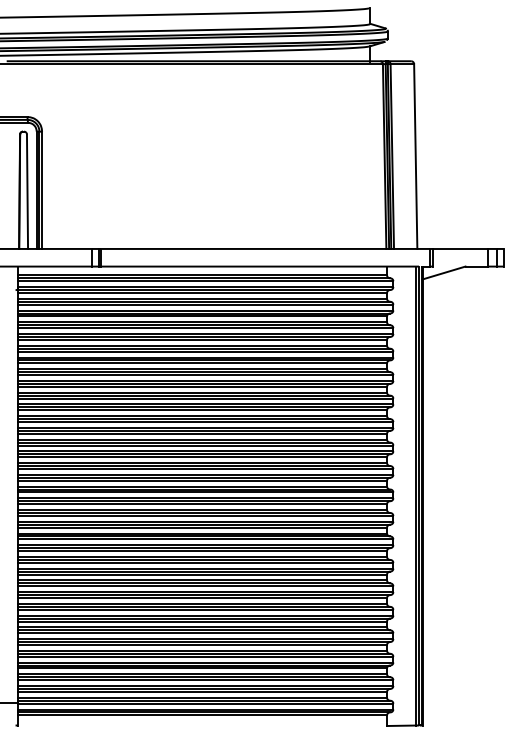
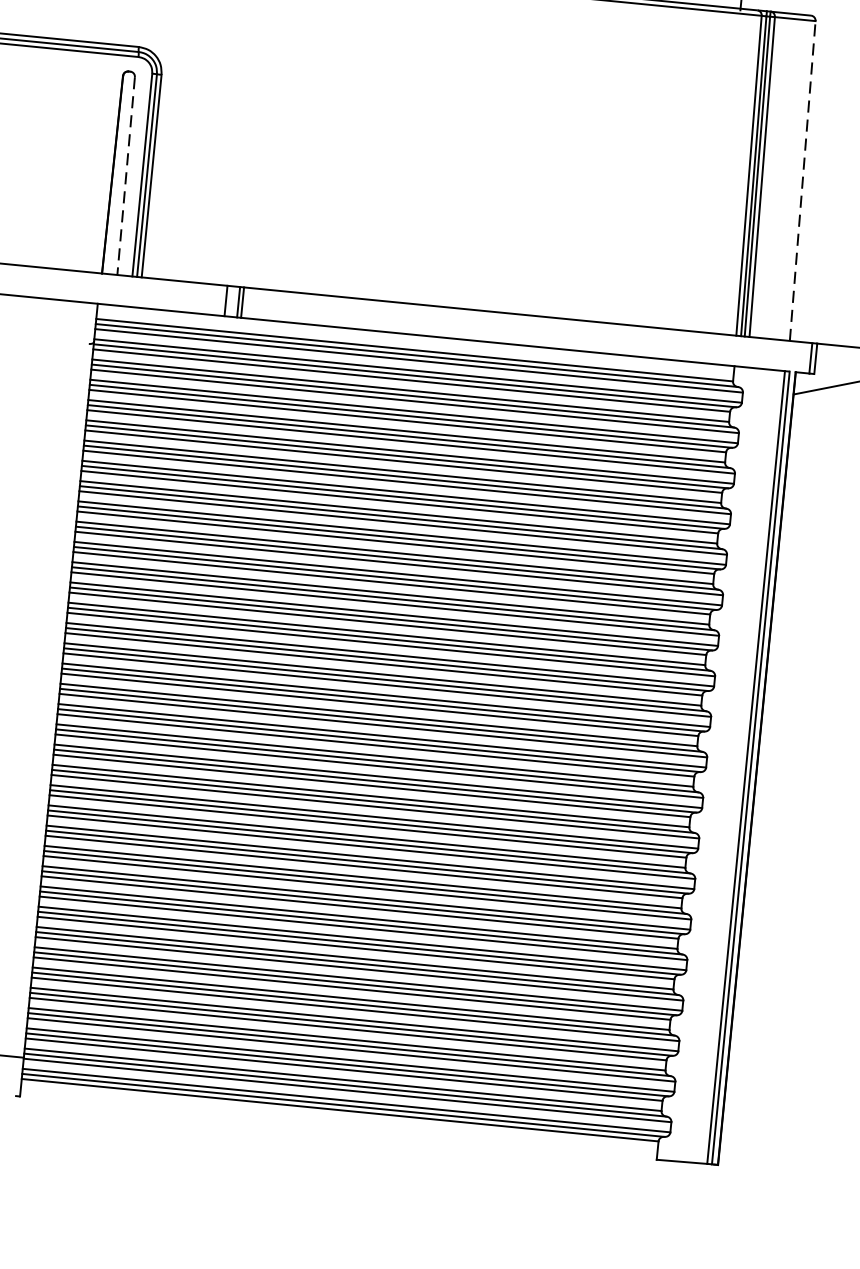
line: (415, 156) -> (802, 180), solid -> dashed
line: (27, 192) -> (126, 177), solid -> dashed

